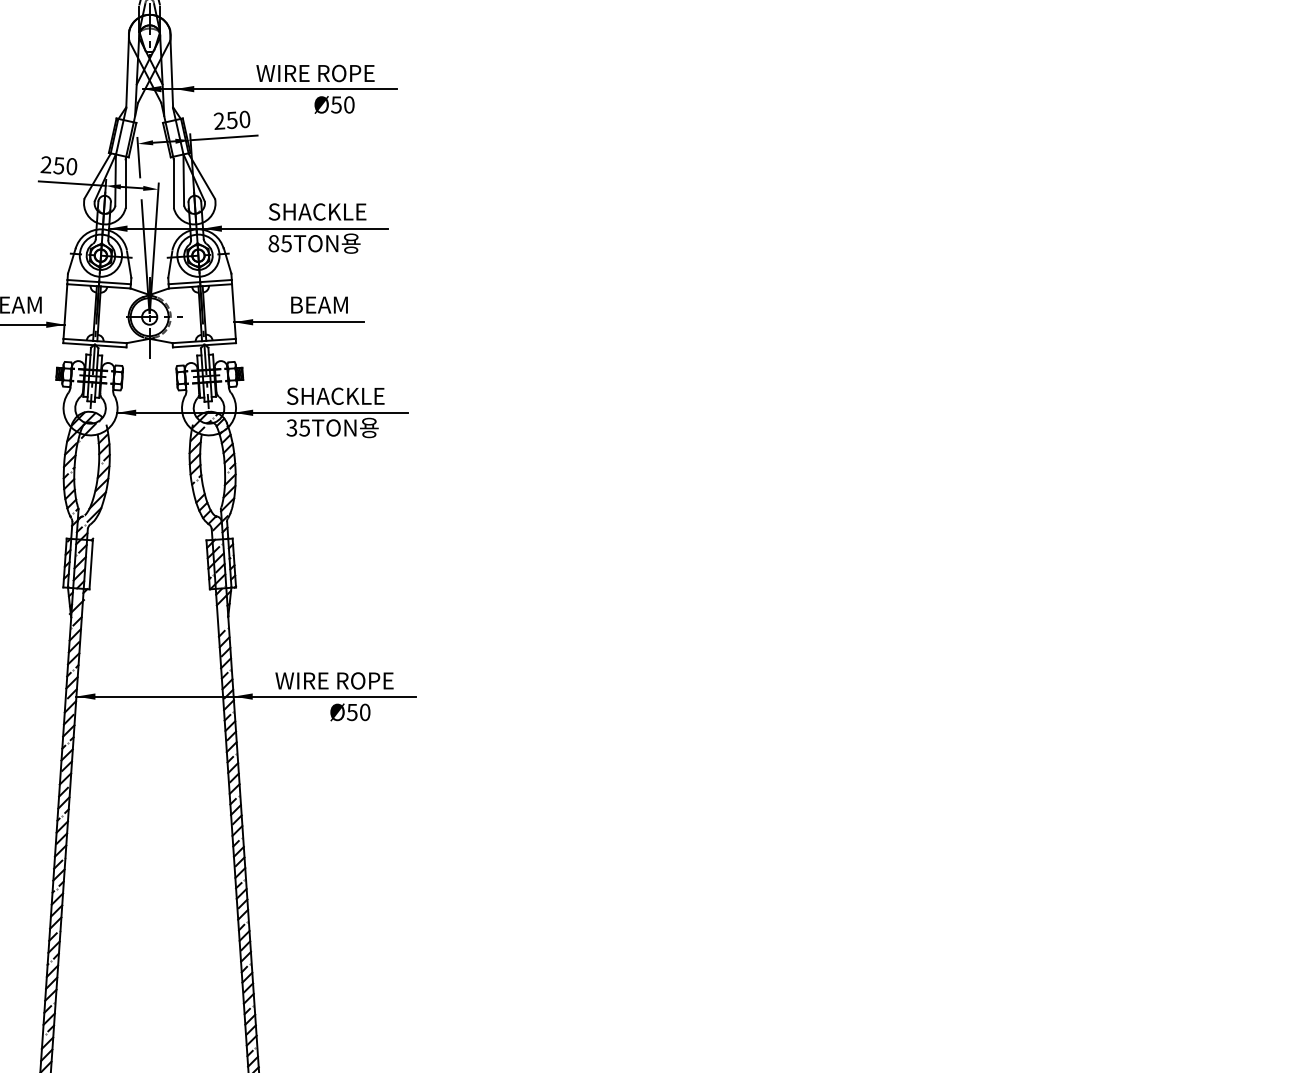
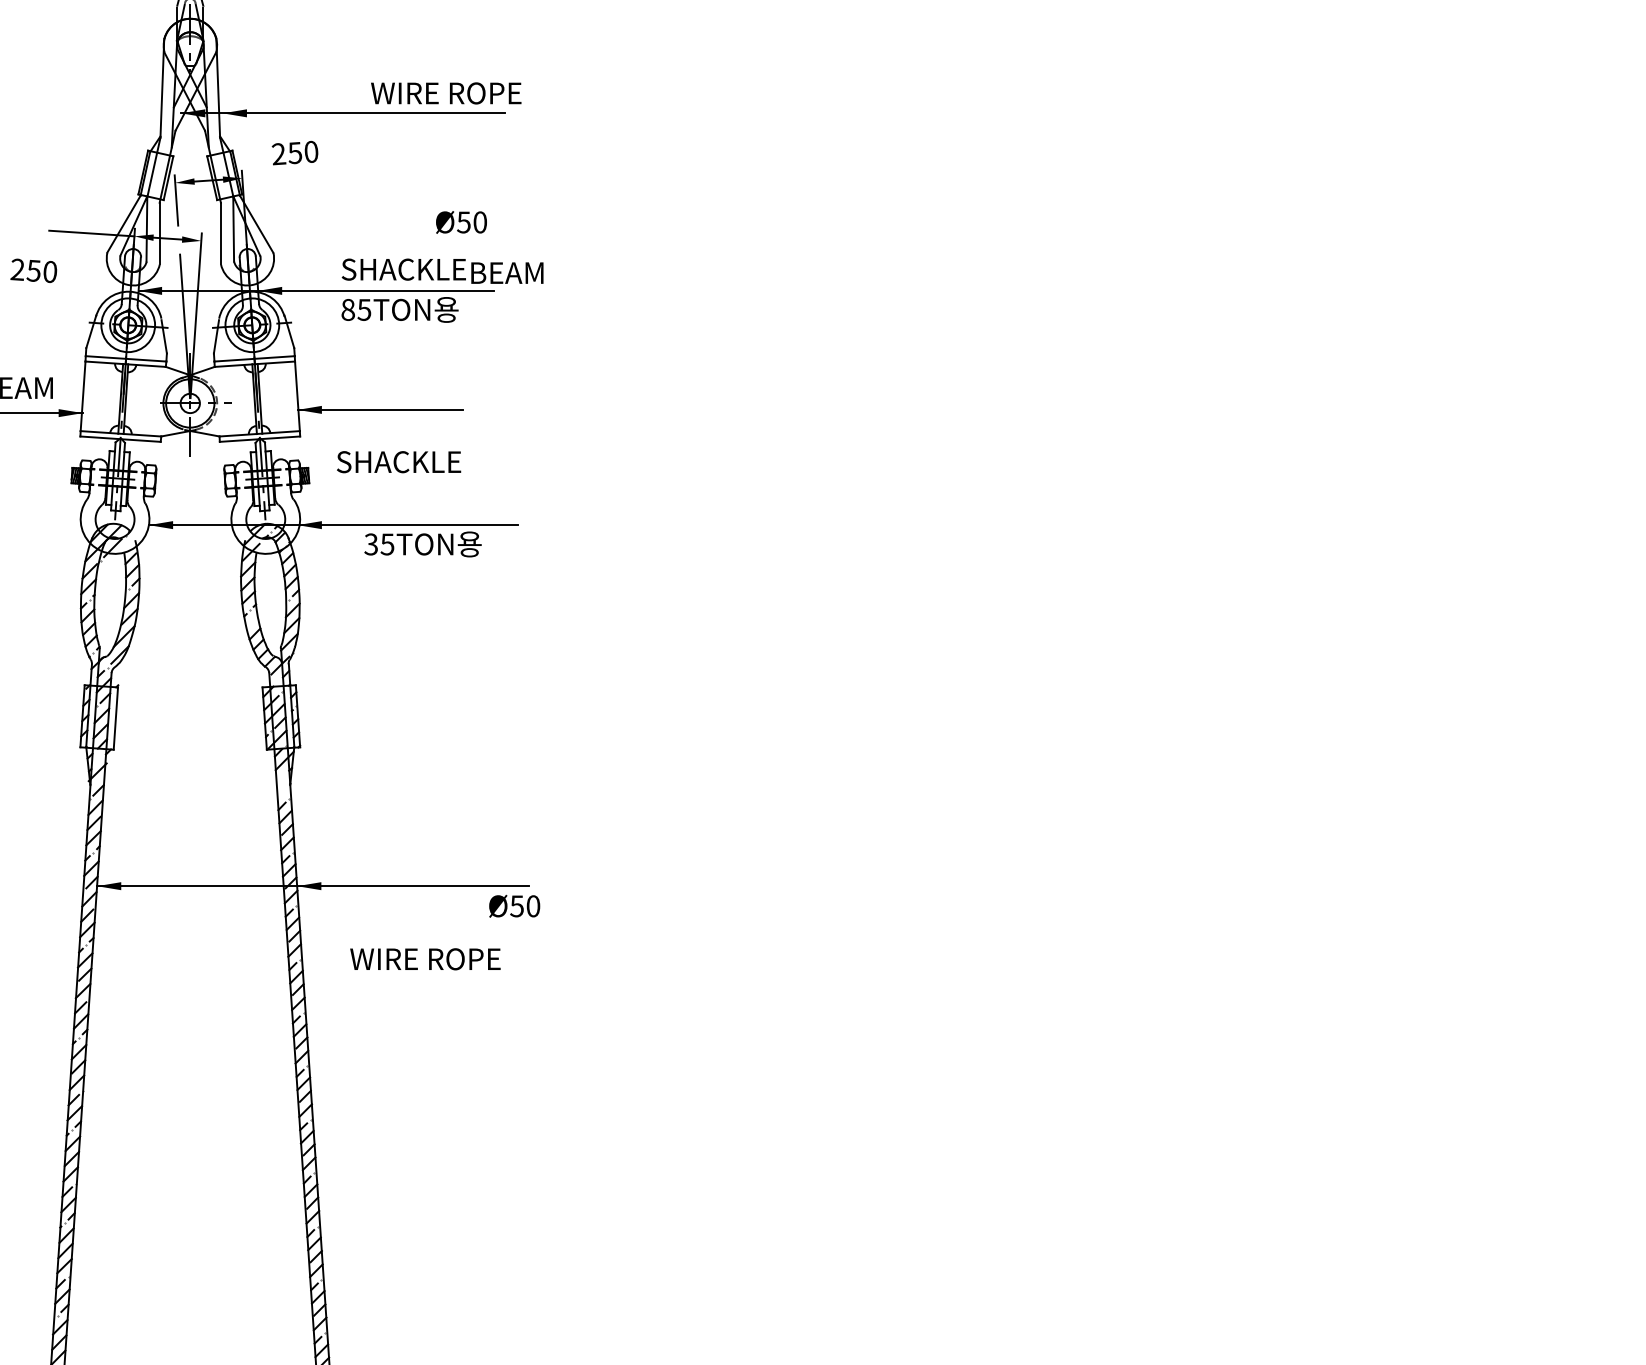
text: (315, 73) -> (446, 93), moved
text: (334, 104) -> (461, 222), moved
line: (223, 137) -> (284, 175), removed
text: (58, 165) -> (33, 270), moved
text: (319, 304) -> (507, 272), moved
text: (336, 396) -> (399, 462), moved
text: (334, 681) -> (425, 959), moved
text: (350, 711) -> (514, 905), moved

